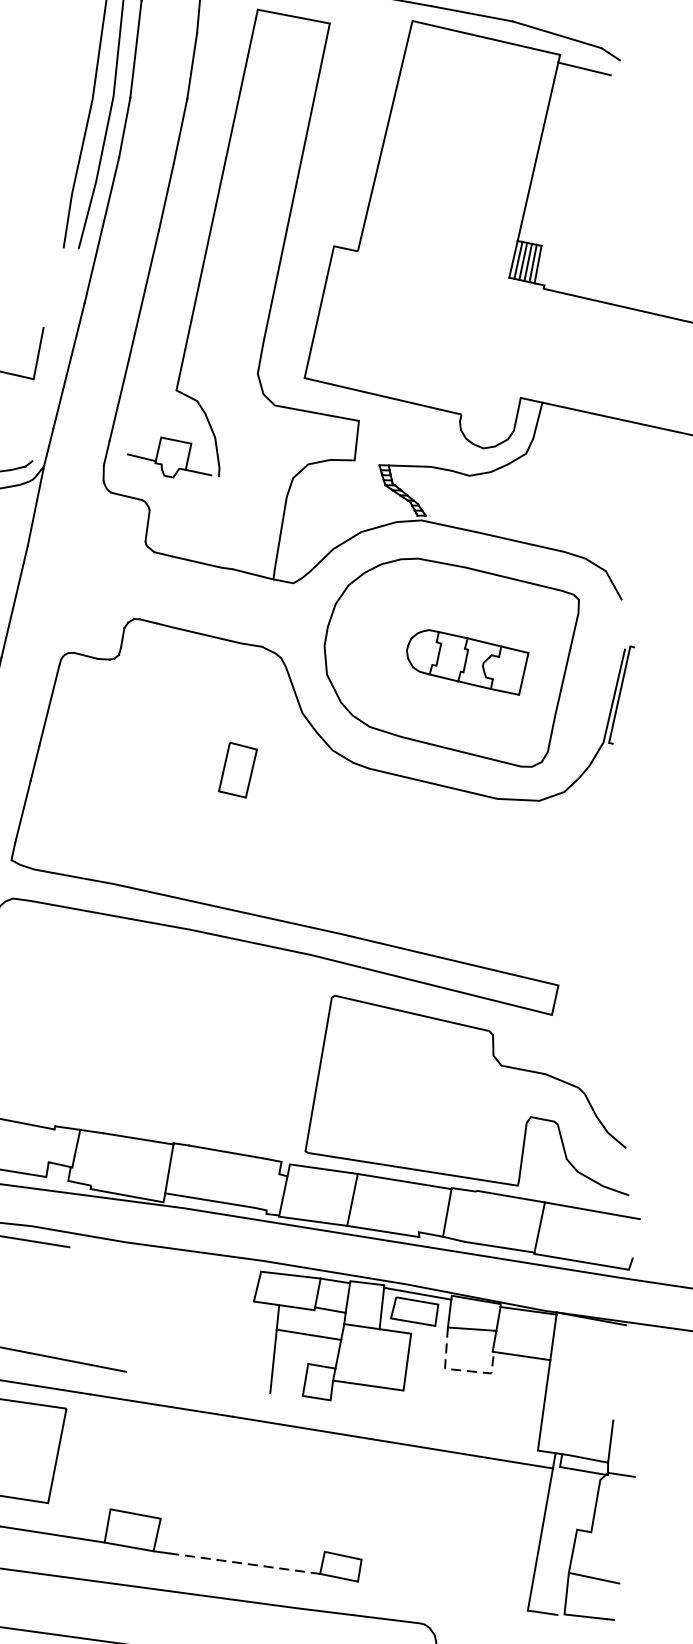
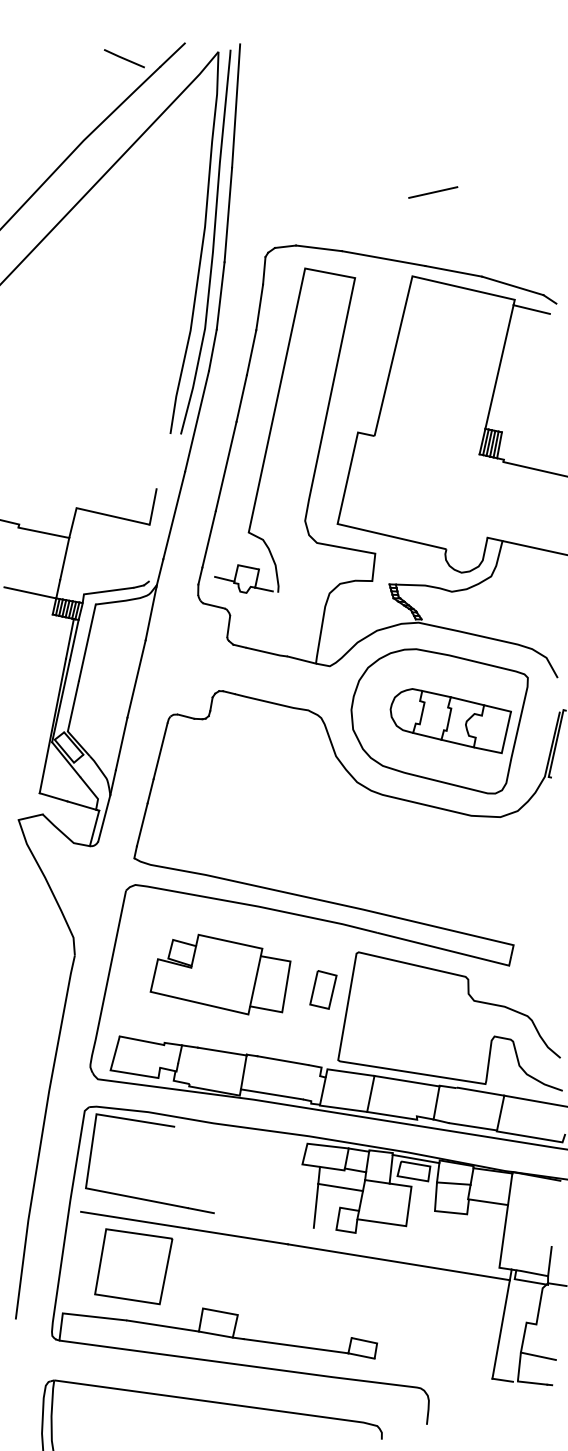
part: (467, 662) -> (450, 721), size x1.43
part: (238, 769) -> (323, 989), moved
part: (135, 1027) -> (220, 974), added
line: (458, 1370) -> (444, 1212), dashed -> solid
line: (245, 1564) -> (296, 1346), dashed -> solid

